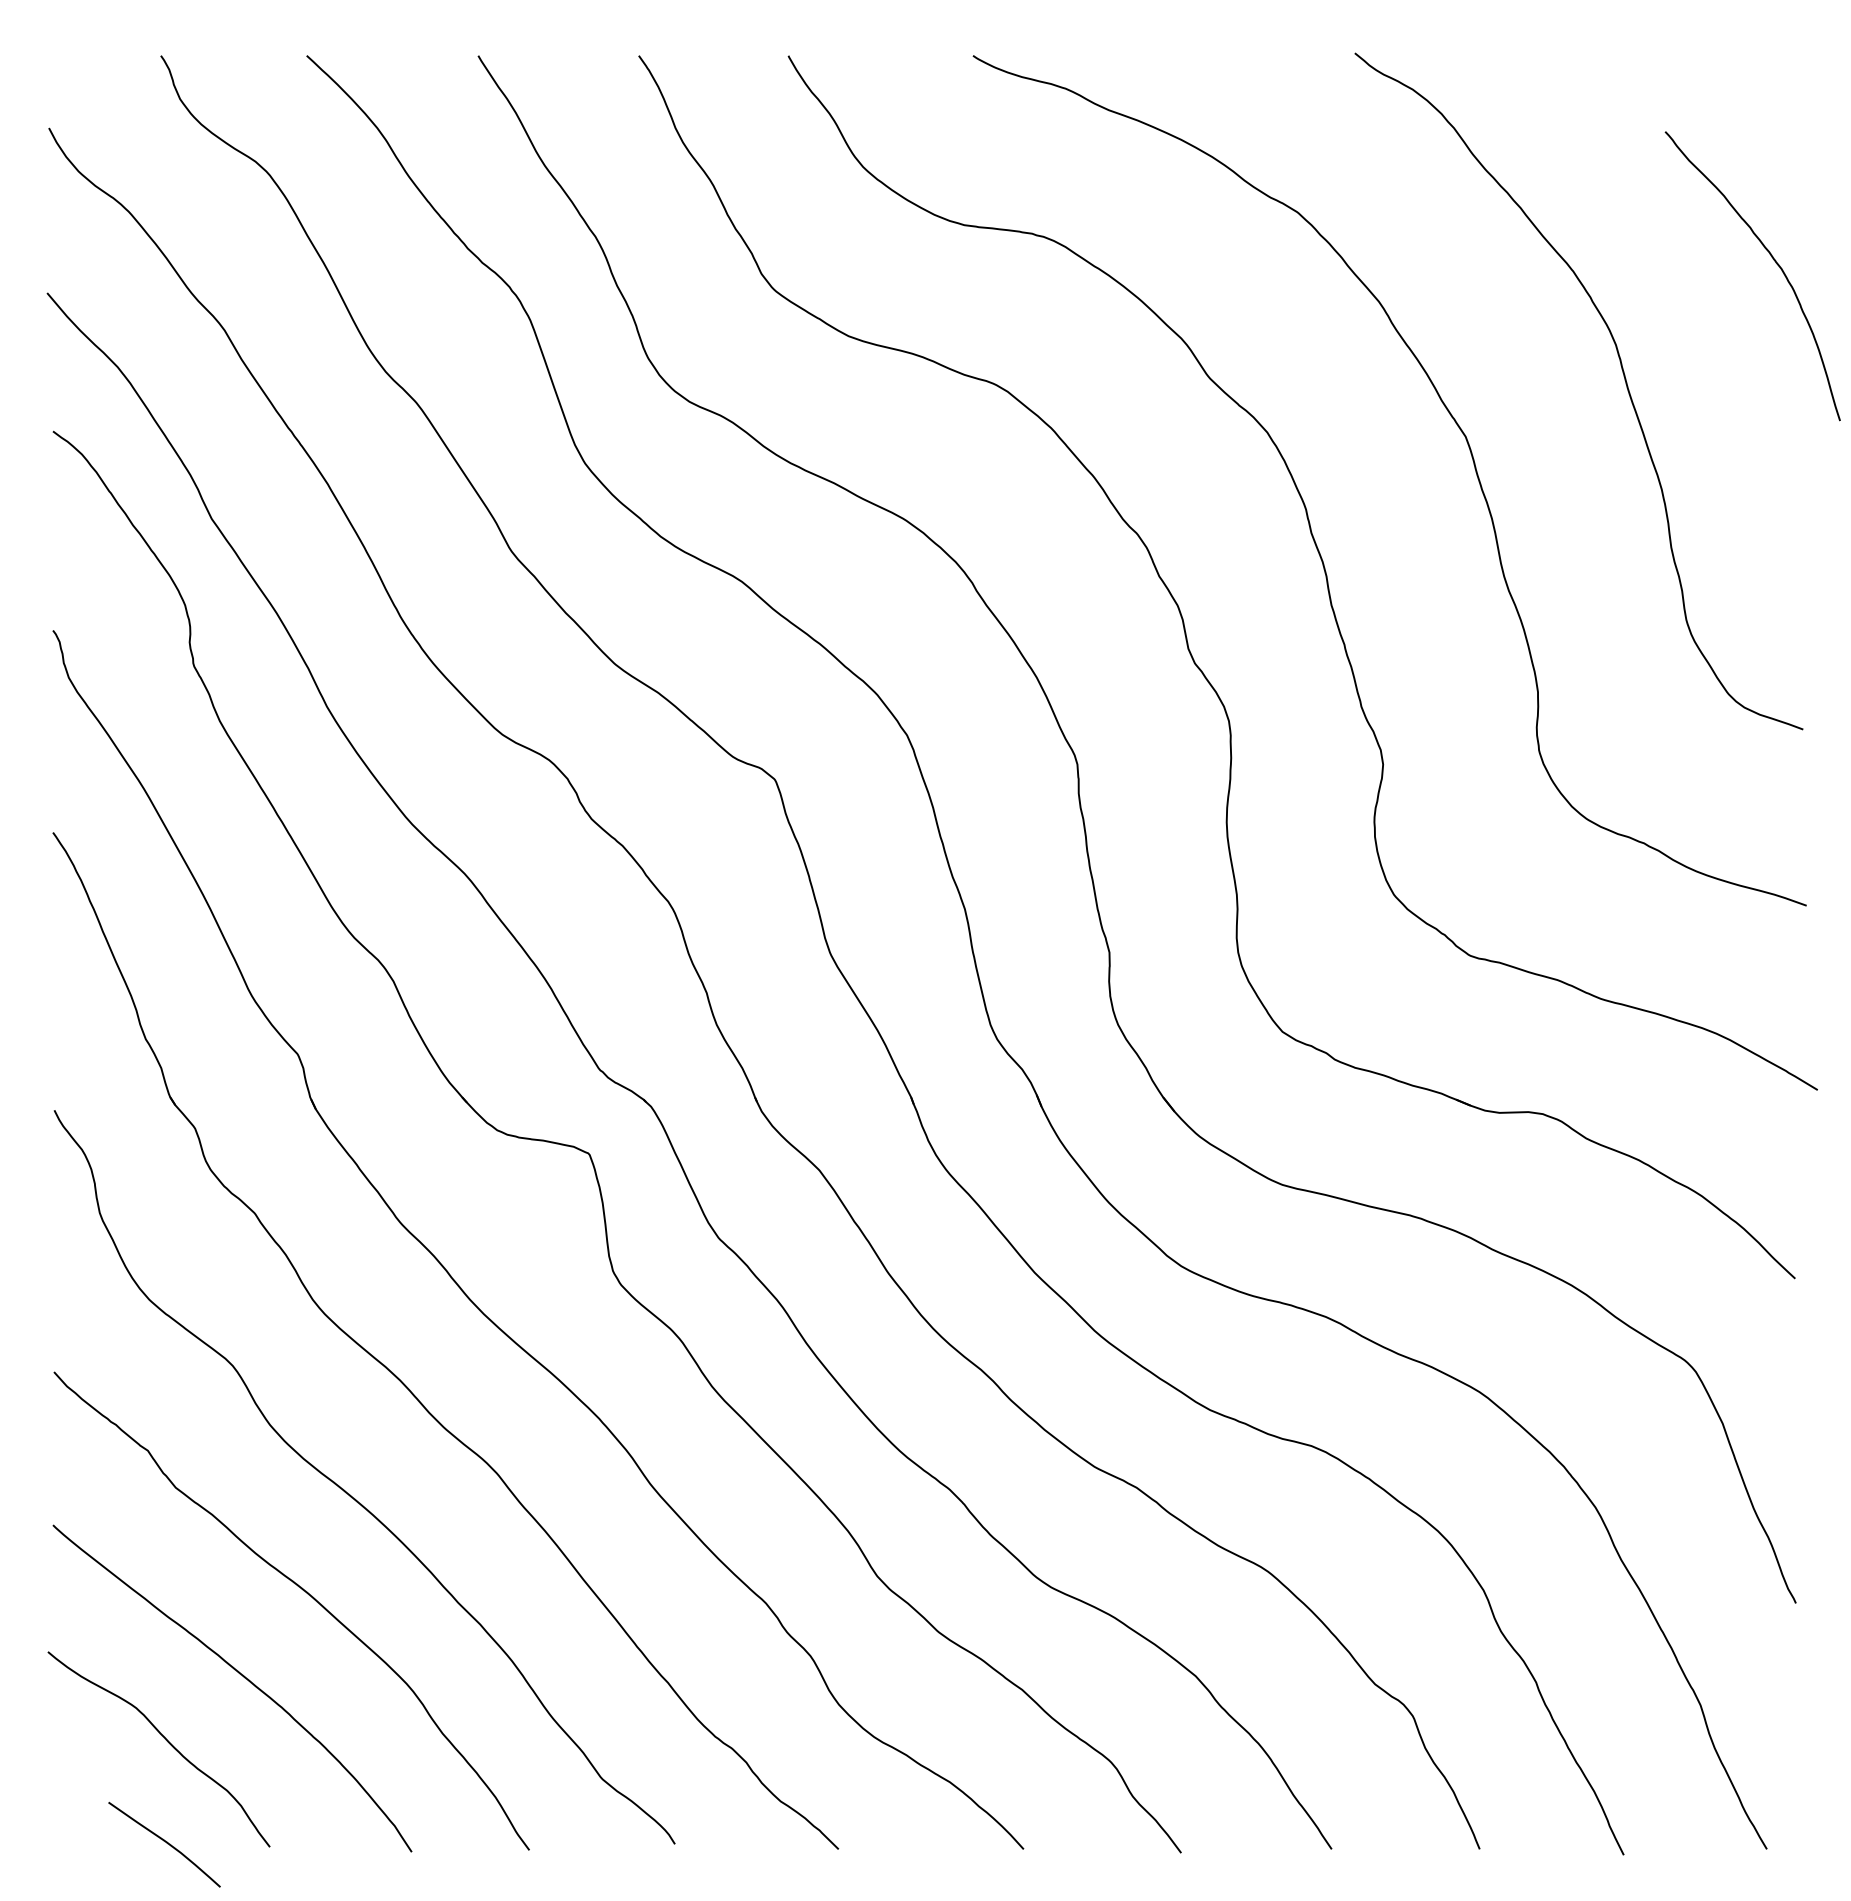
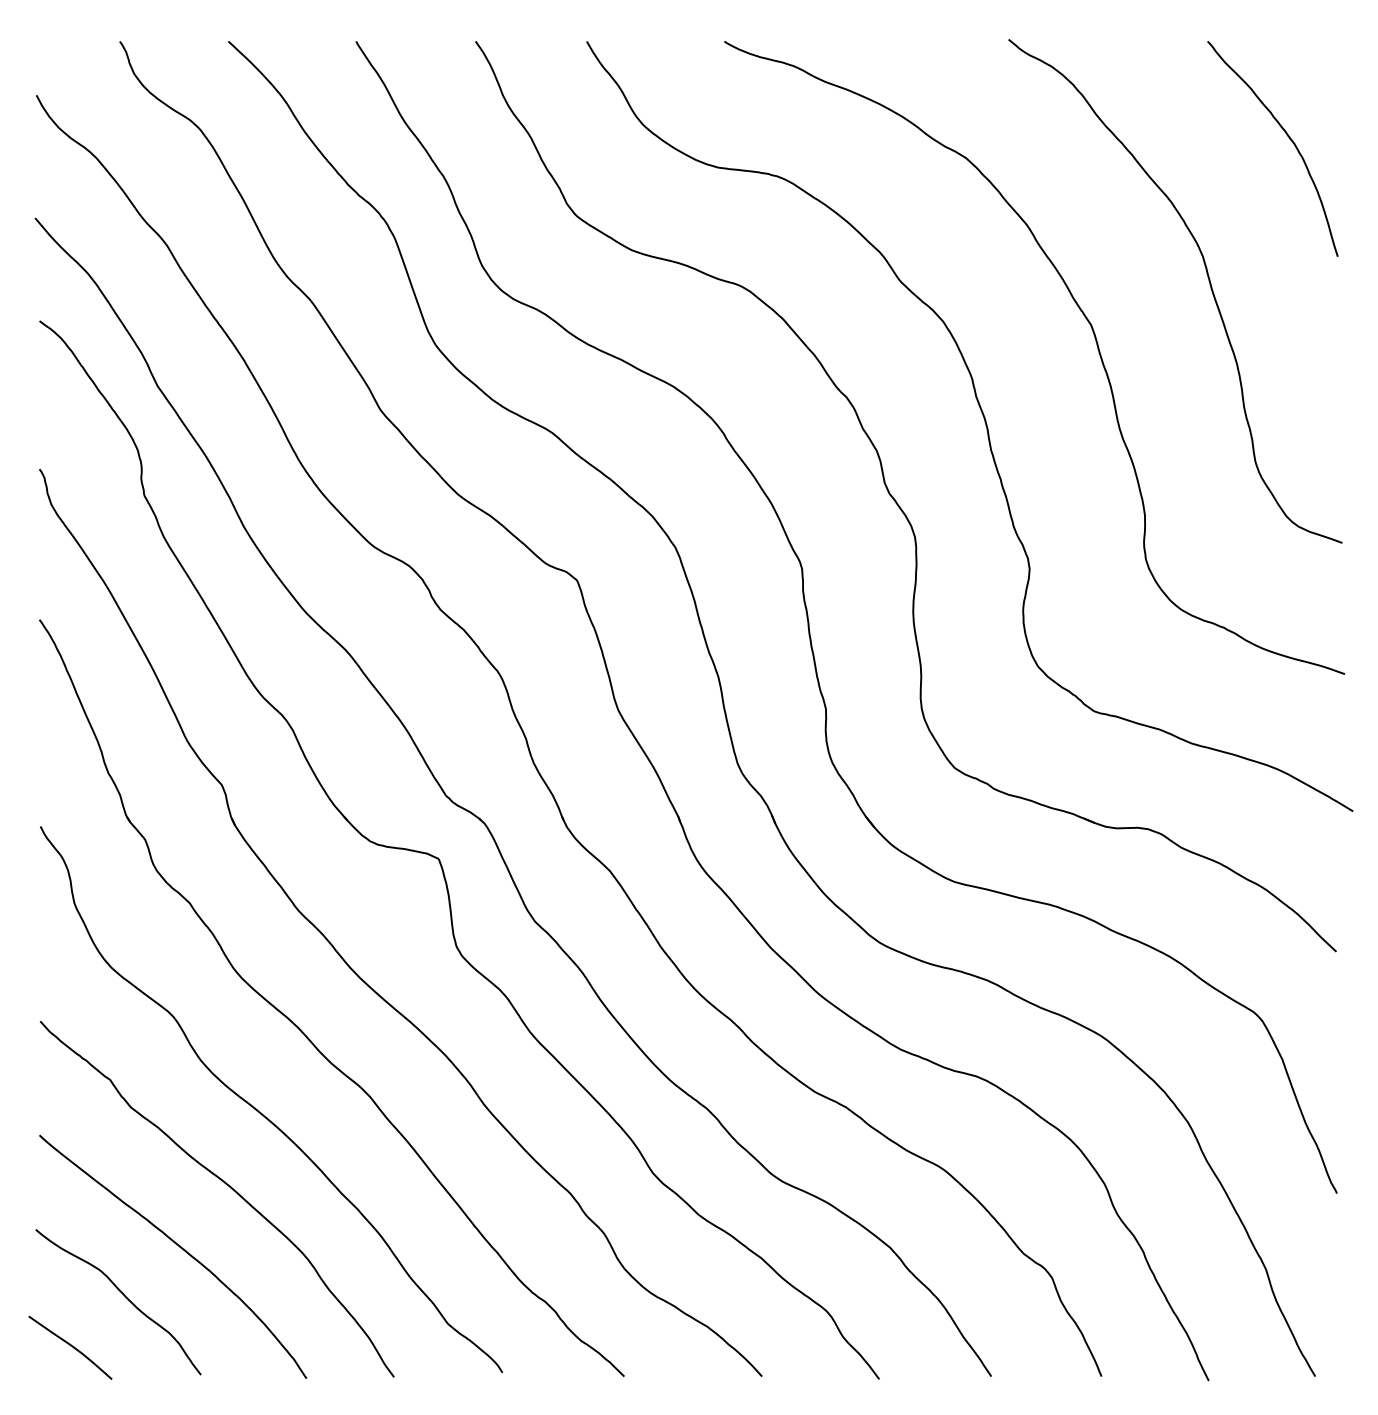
curve: (1773, 260) -> (1288, 137), moved
curve: (165, 1842) -> (71, 1346), moved

